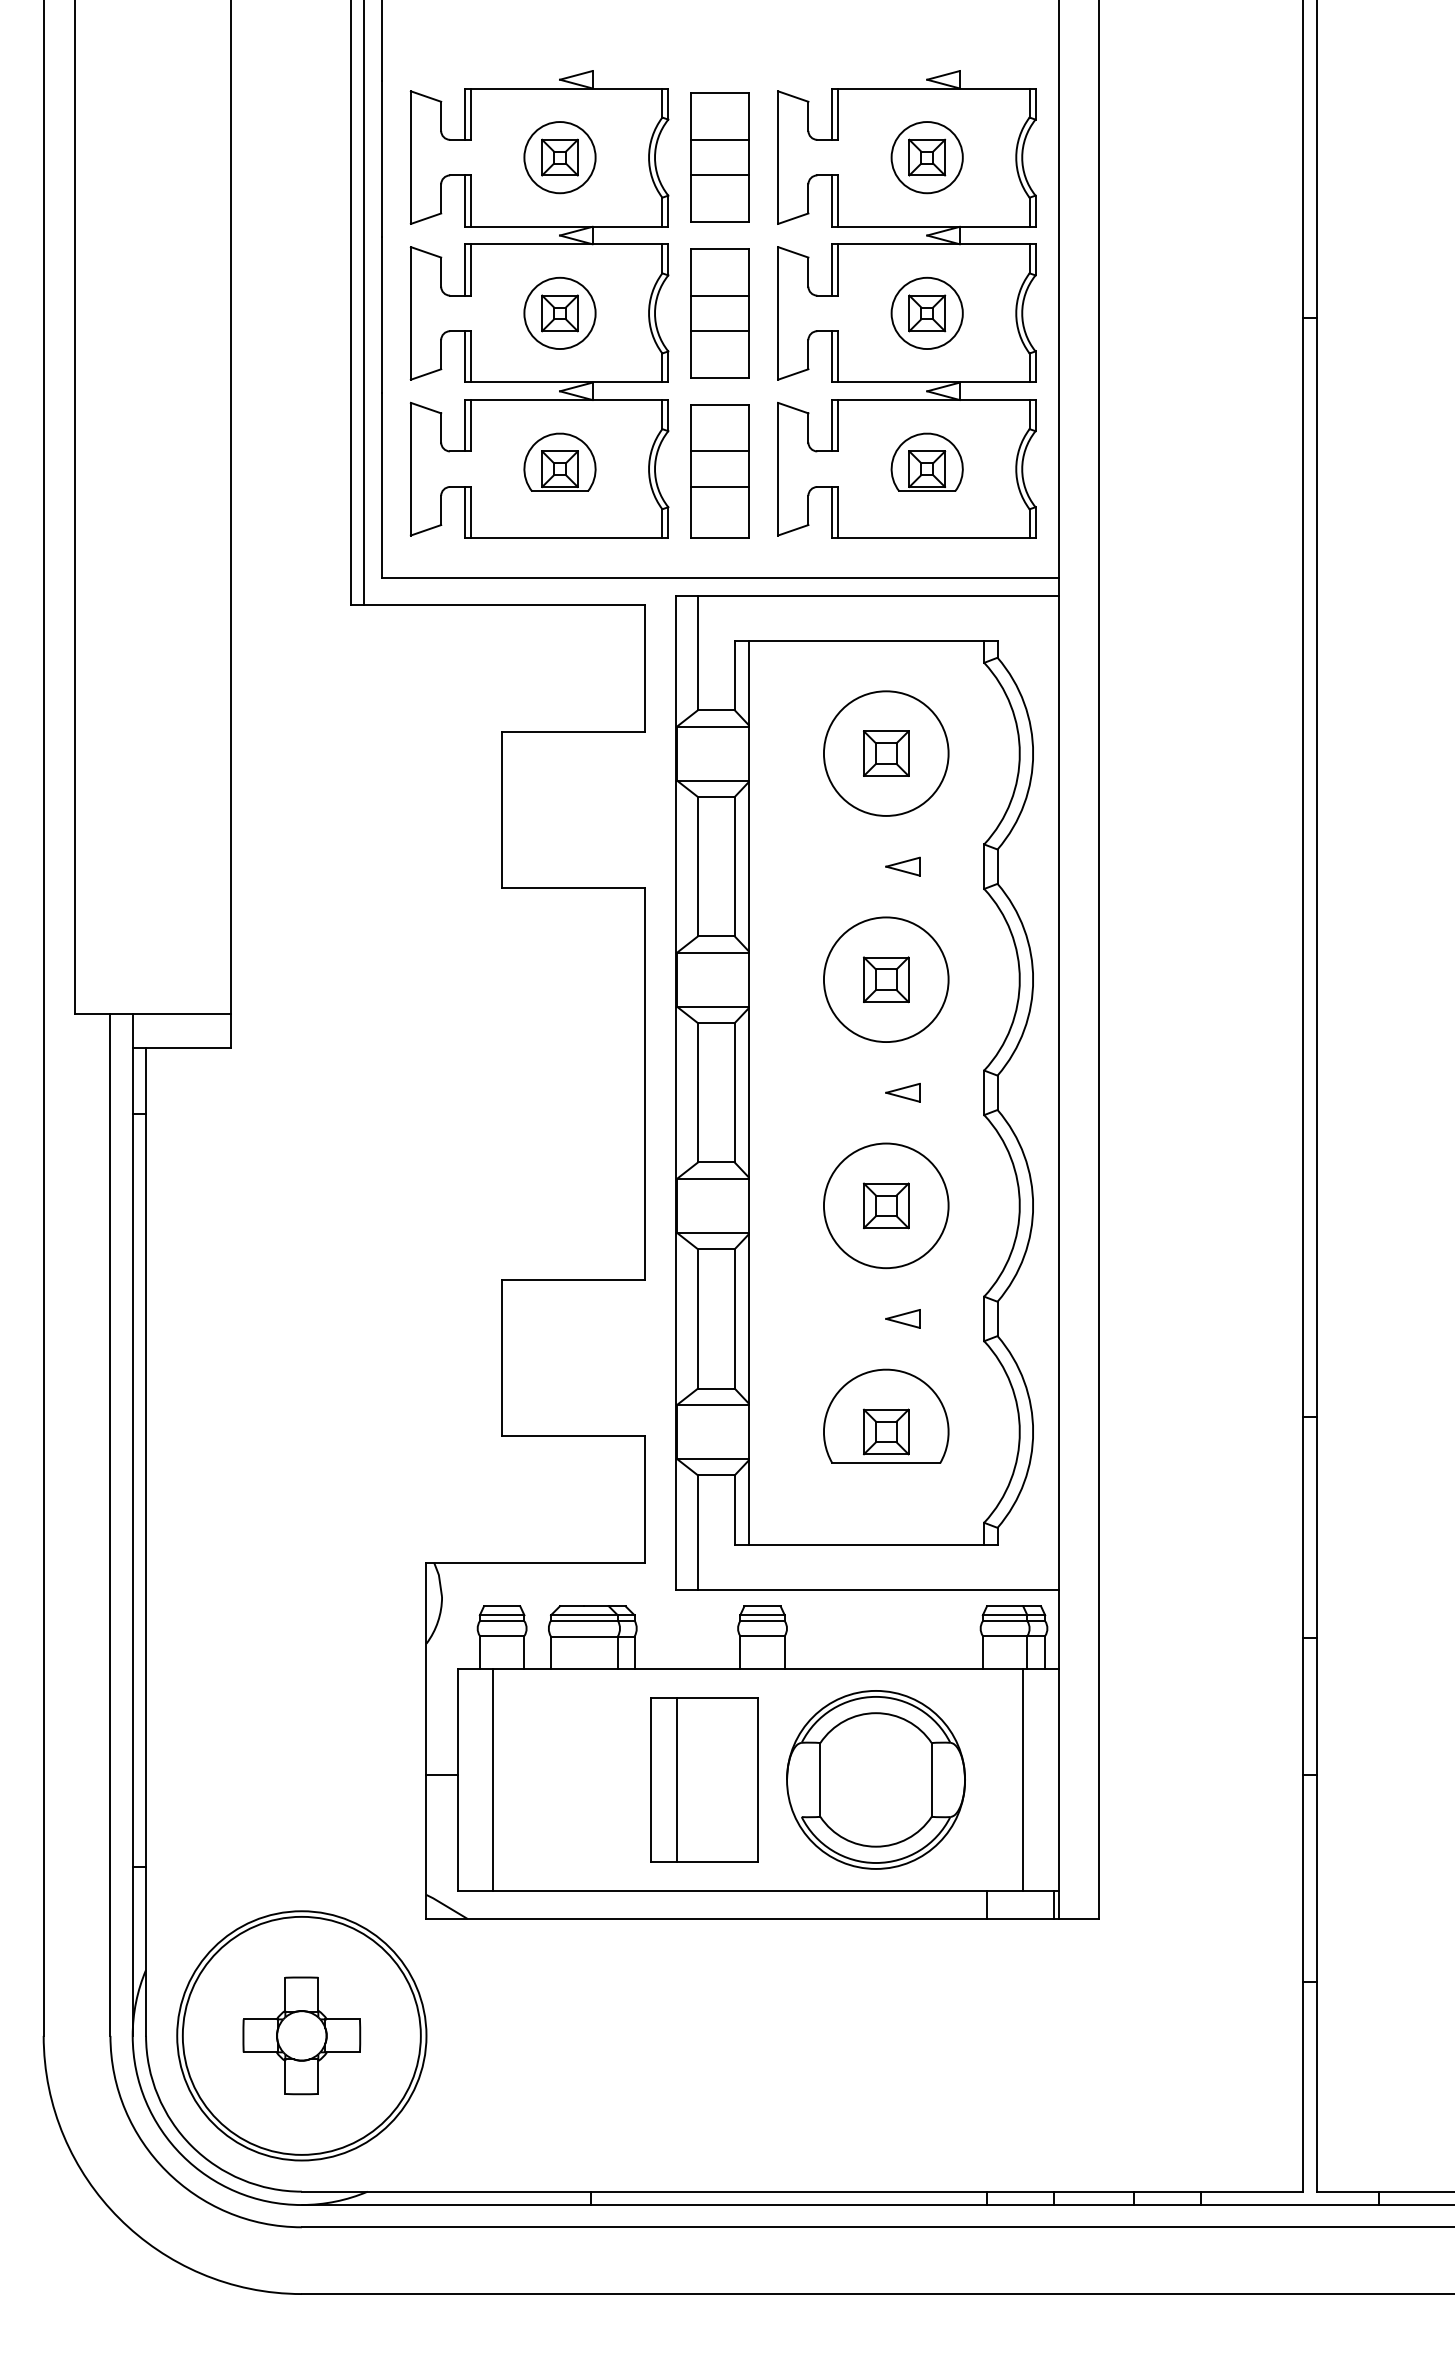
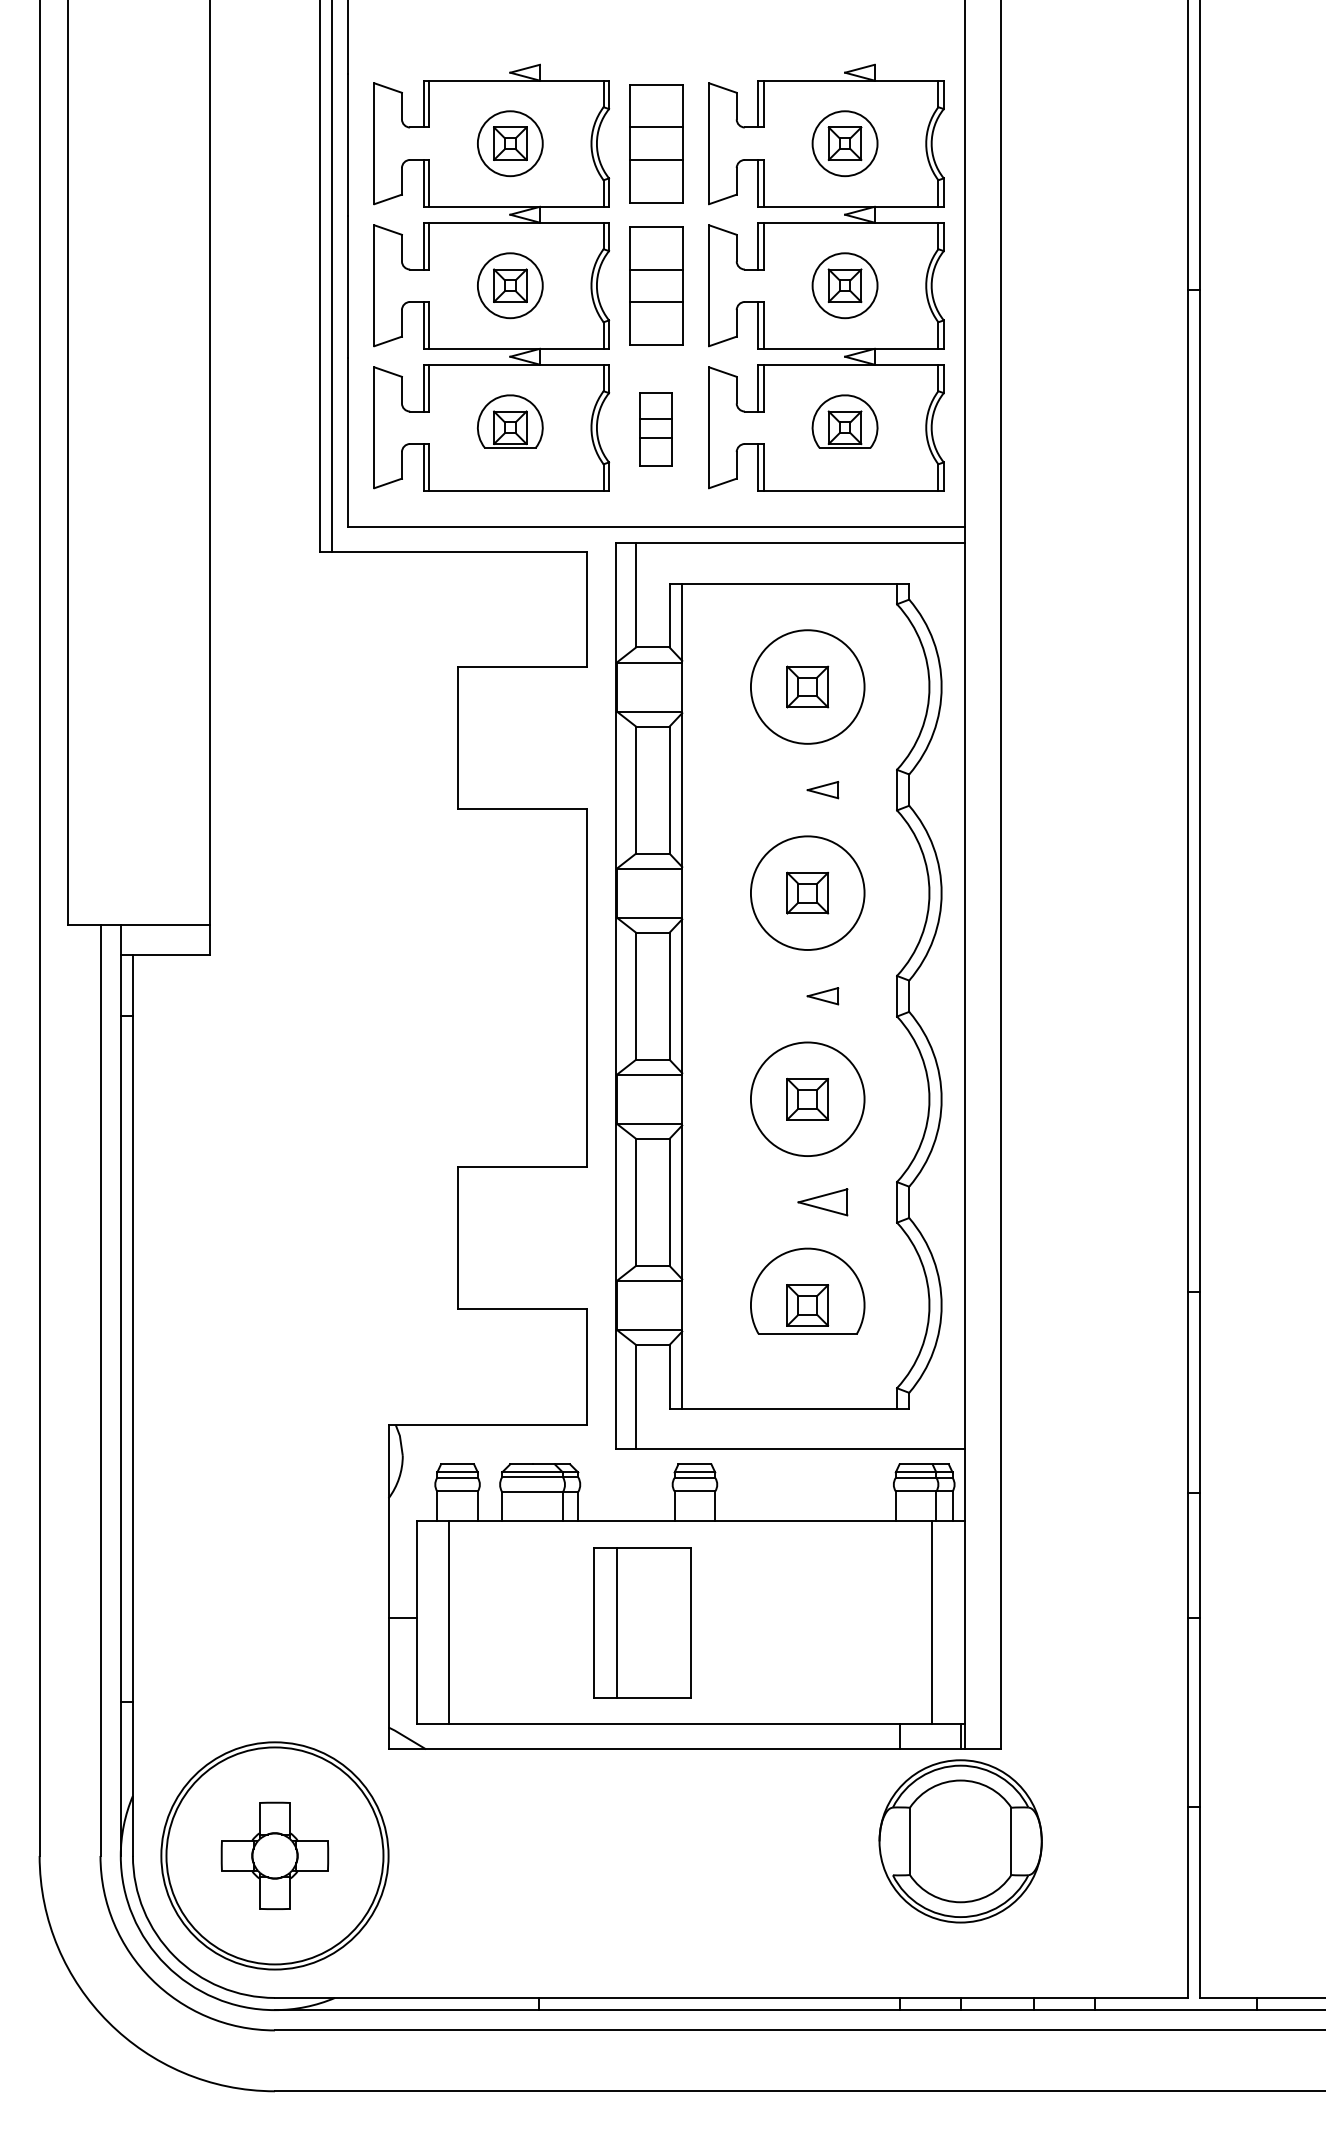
part: (719, 471) -> (655, 429), size x0.6
part: (902, 1318) -> (822, 1201), size x1.6
part: (875, 1779) -> (960, 1841), moved

